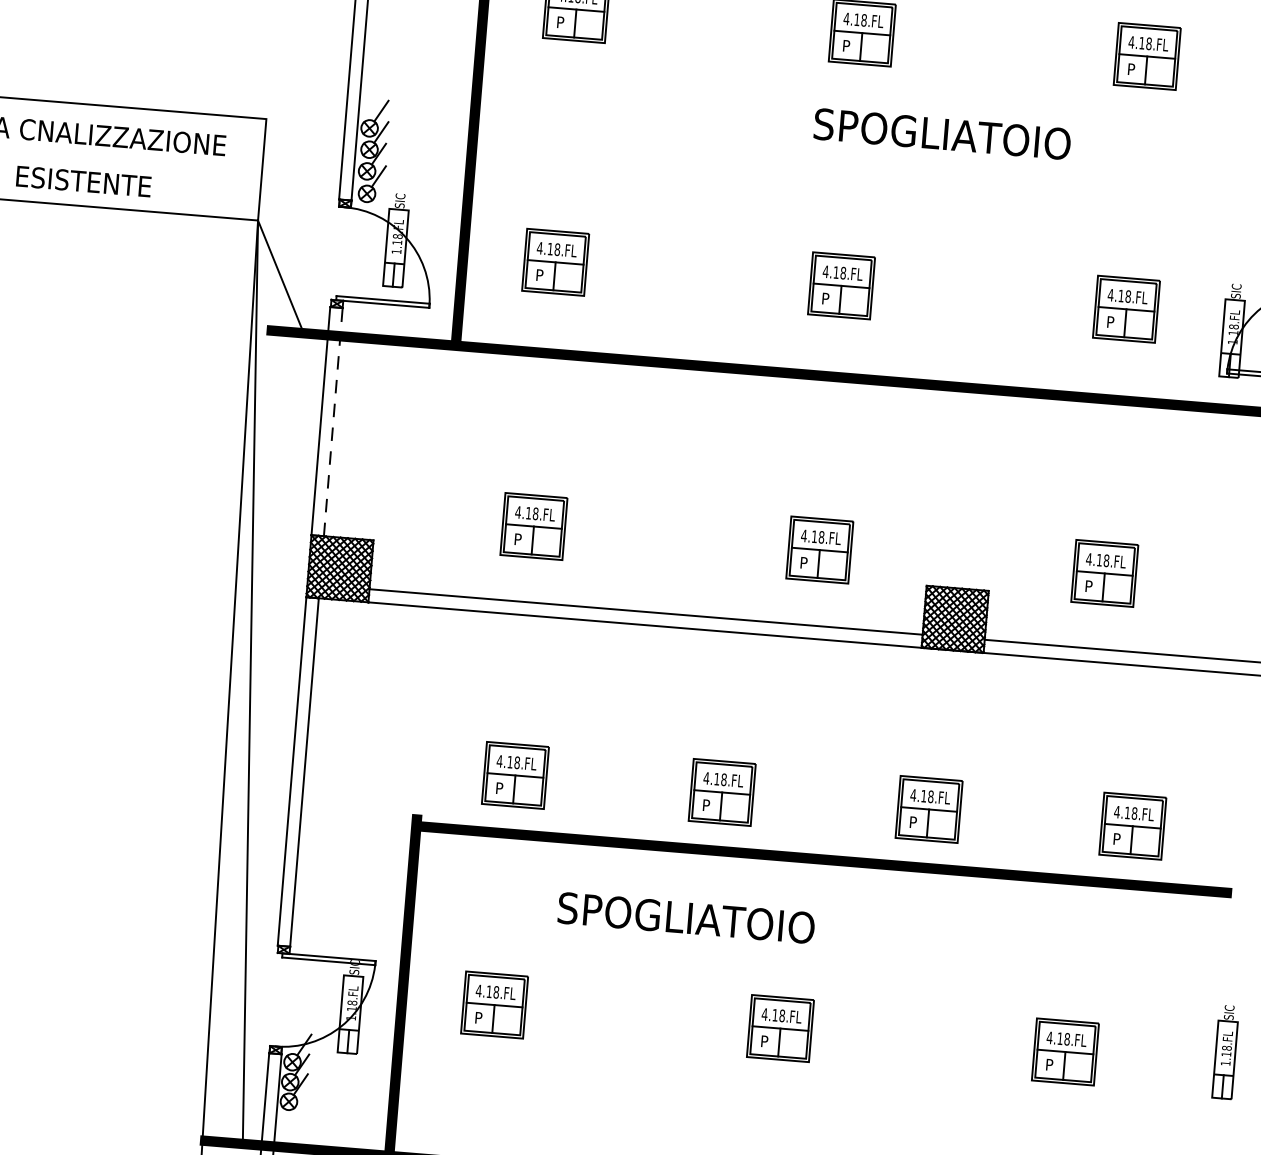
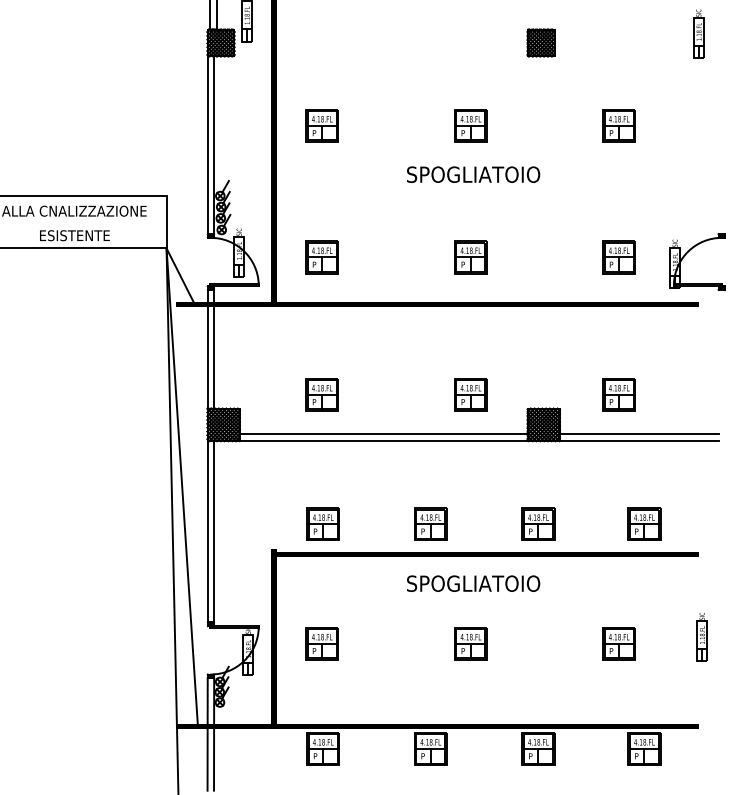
text: (942, 133) -> (473, 174), moved
line: (334, 420) -> (214, 348), dashed -> solid
text: (686, 917) -> (473, 583), moved

